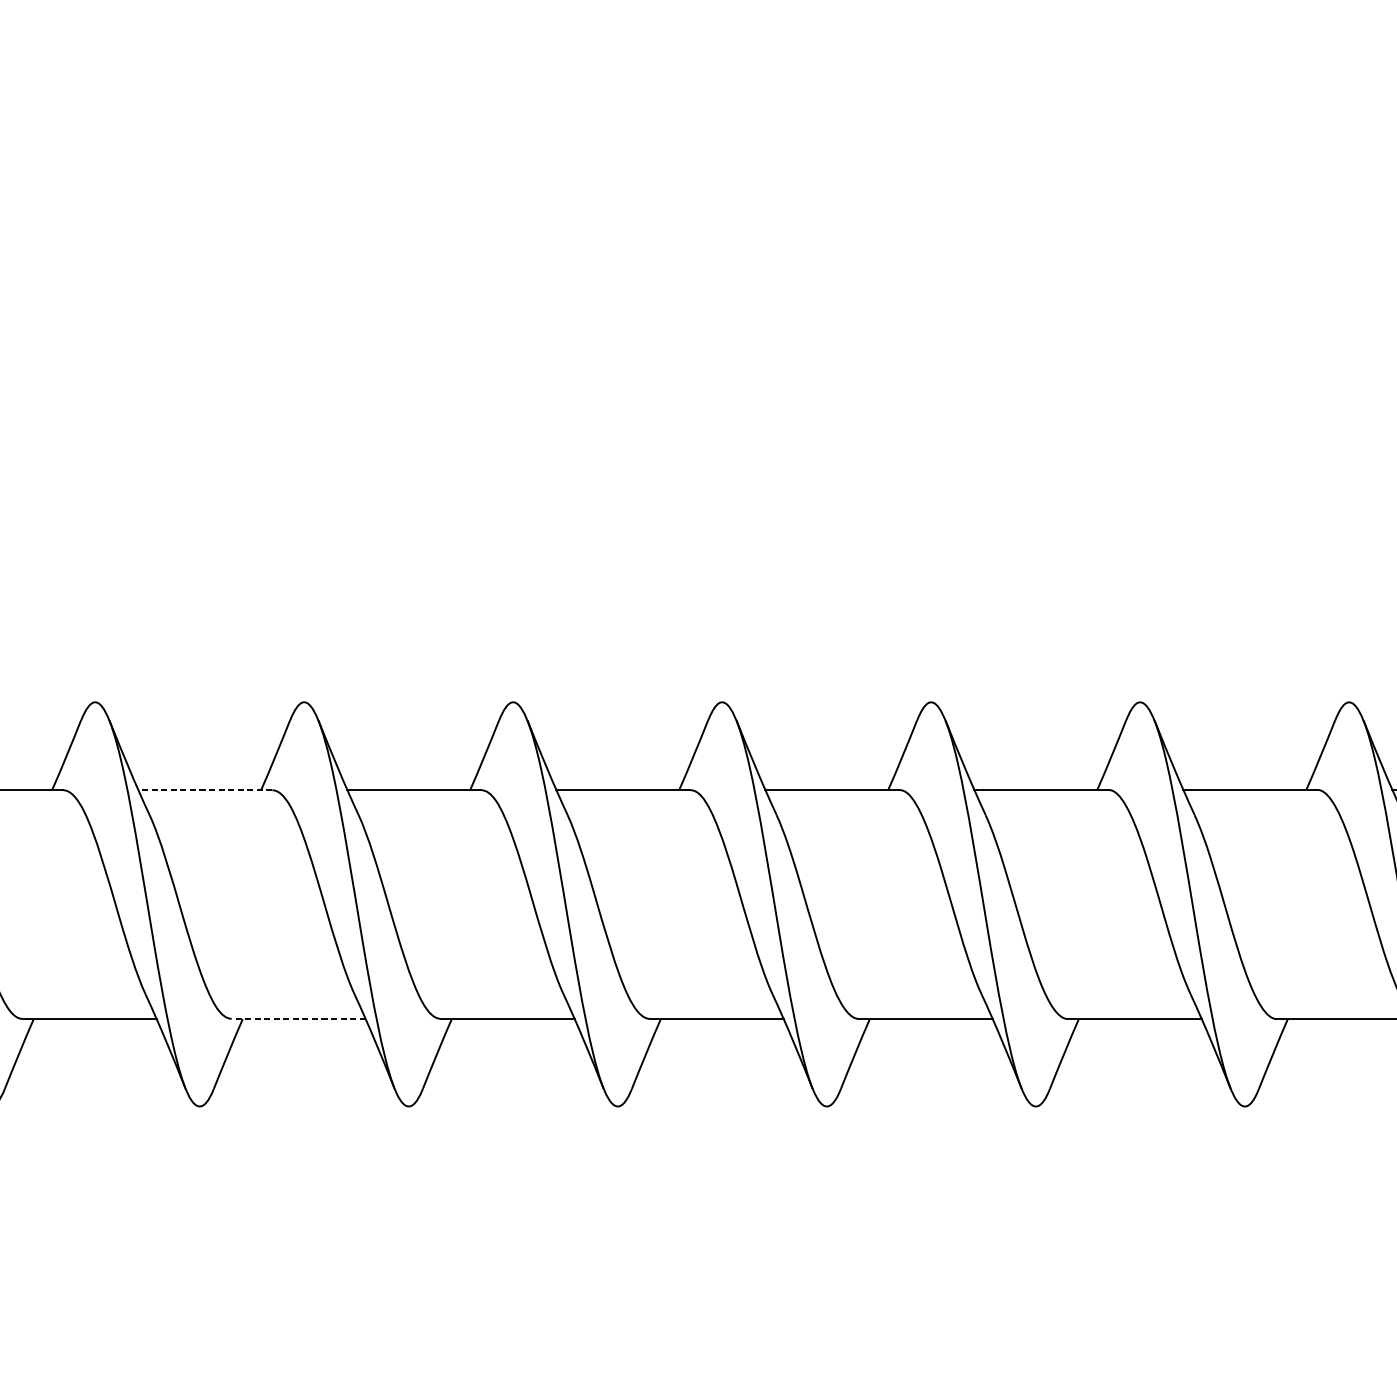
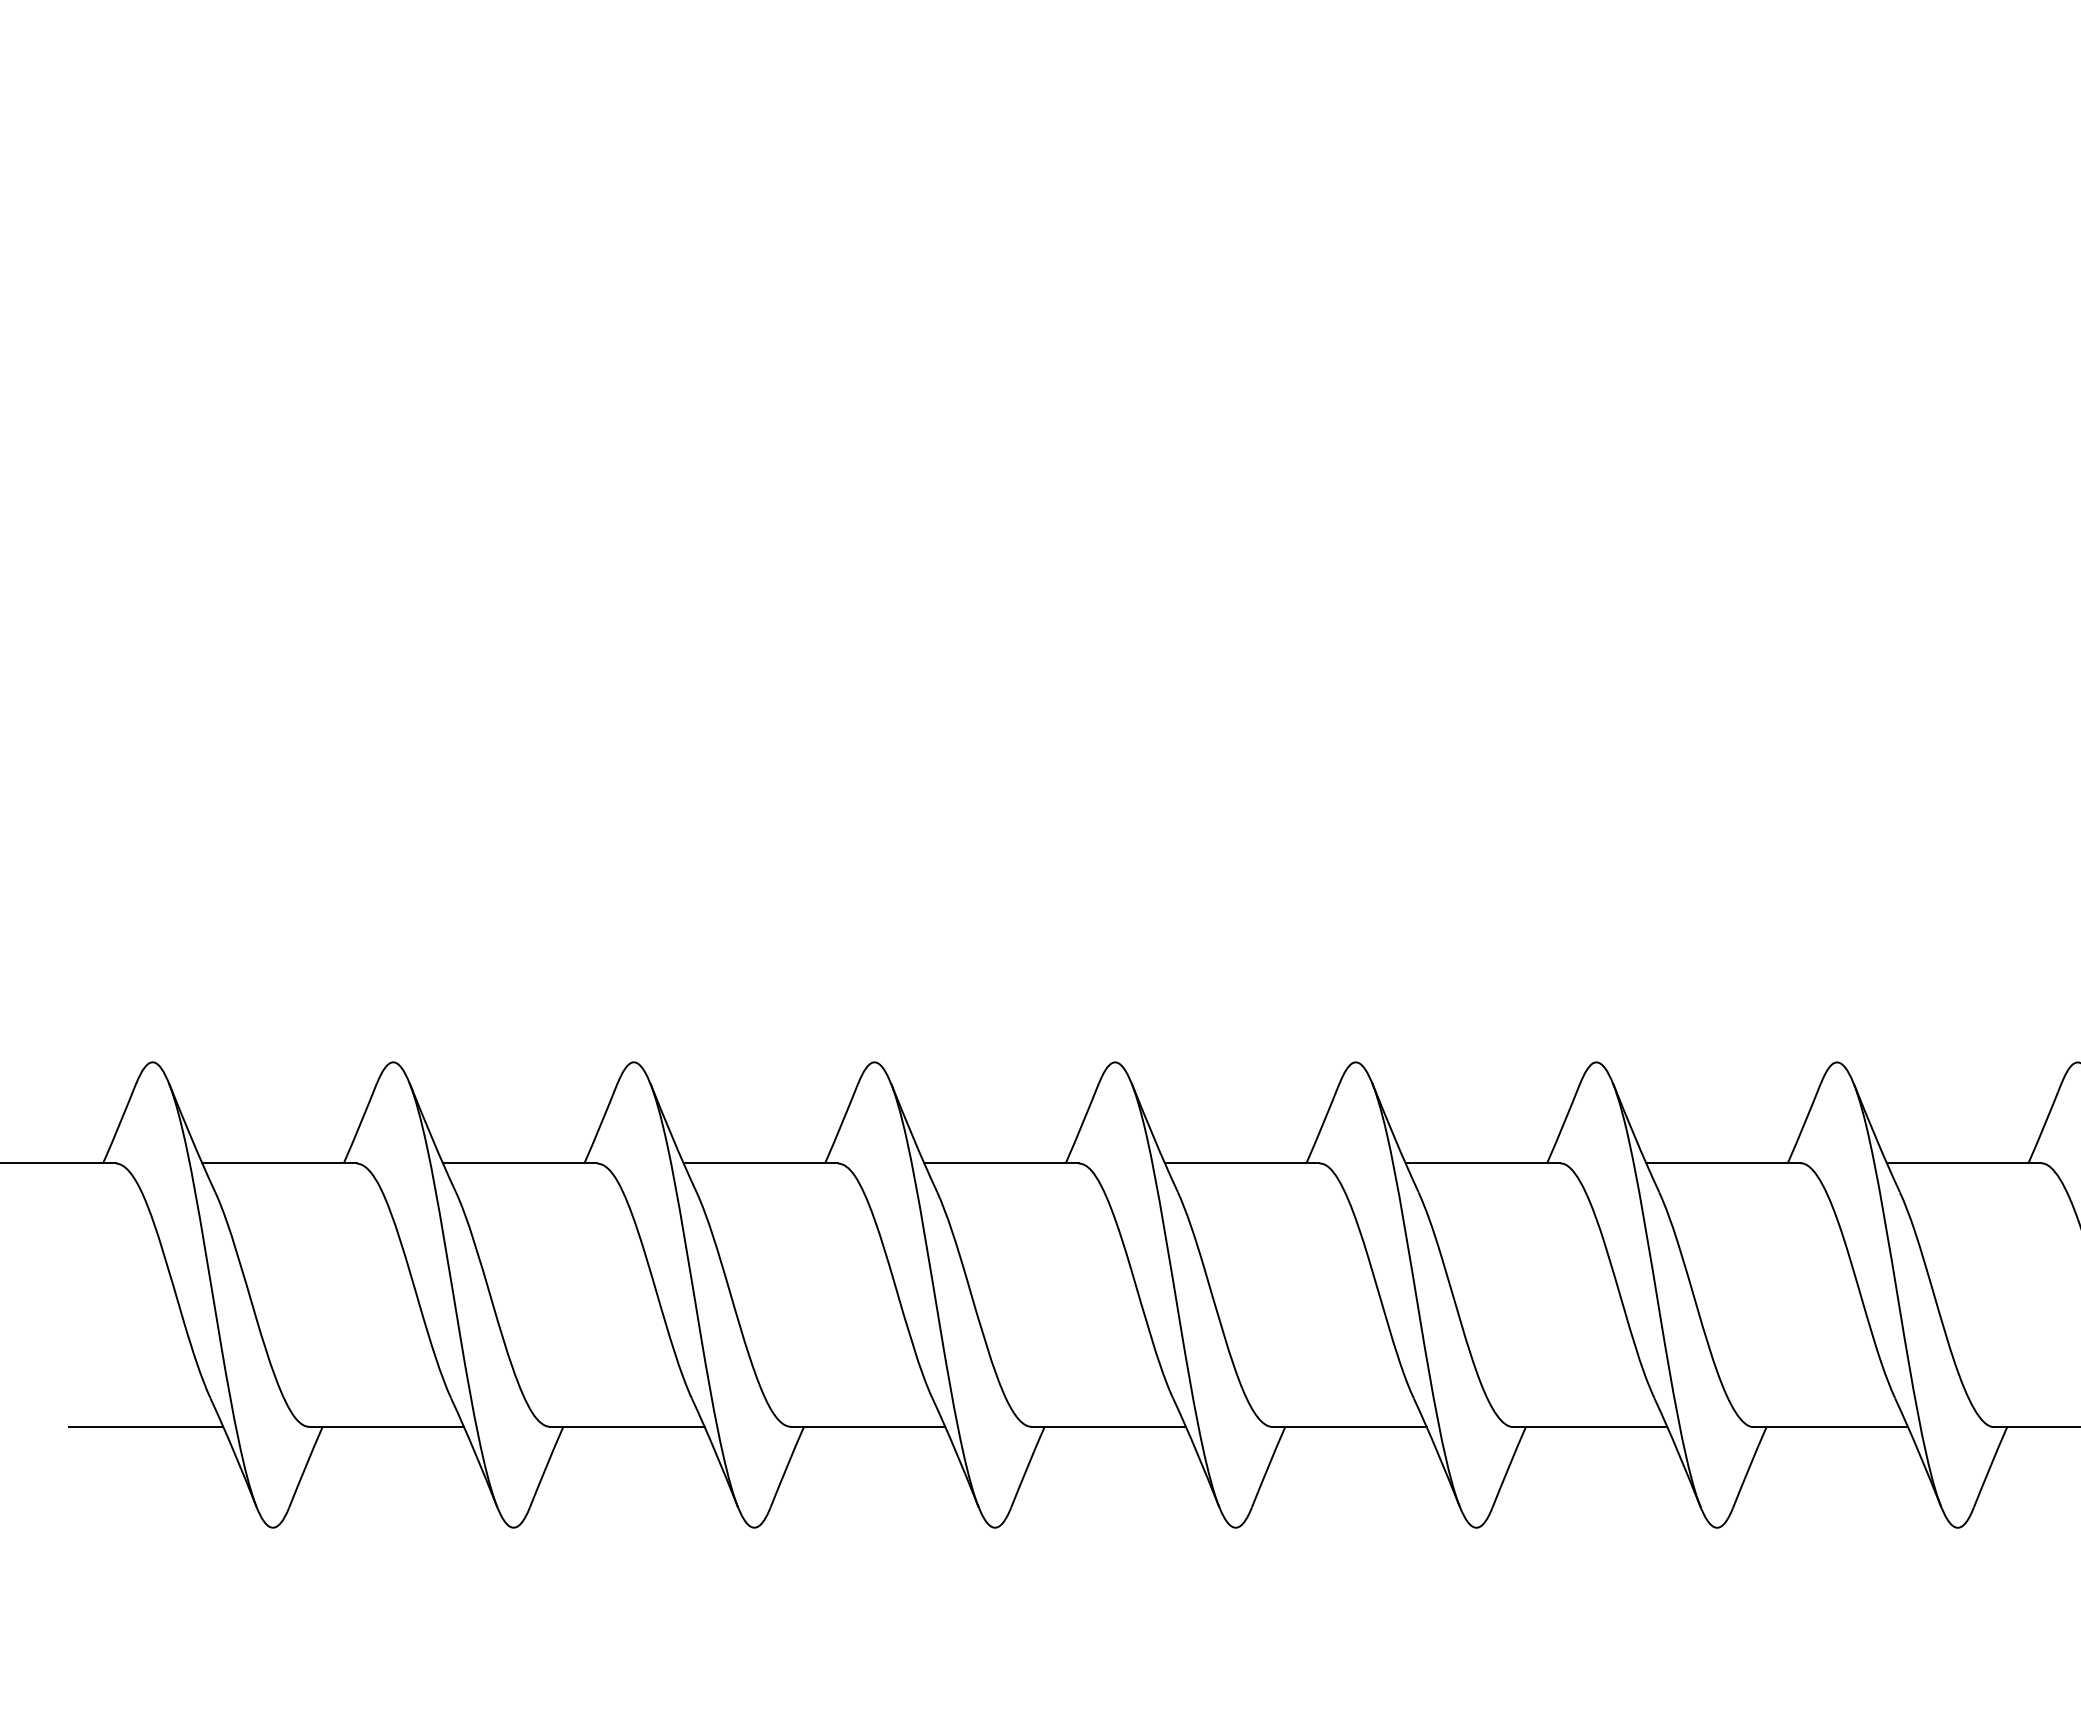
line: (204, 790) -> (519, 1163), dashed -> solid
line: (298, 1019) -> (627, 1427), dashed -> solid

